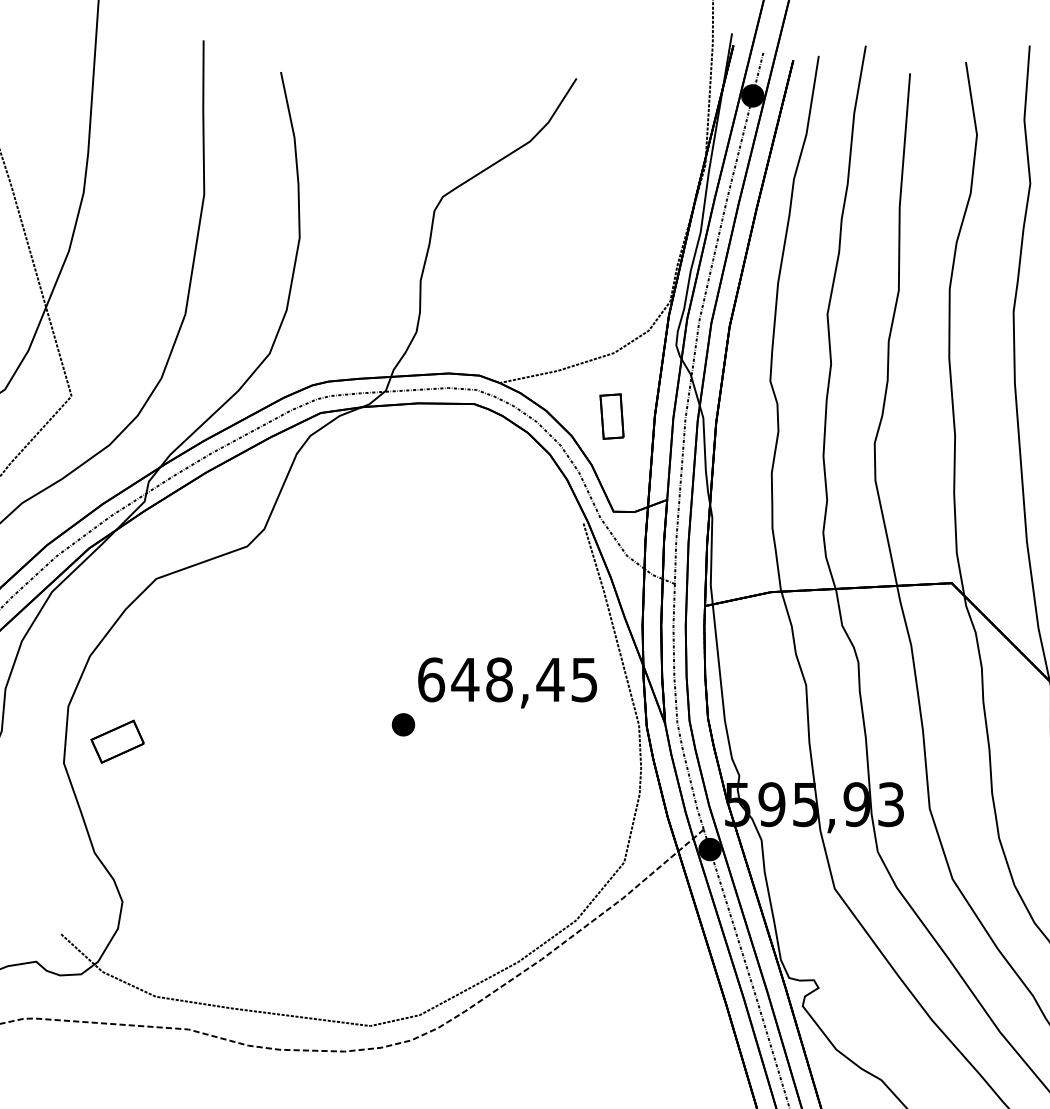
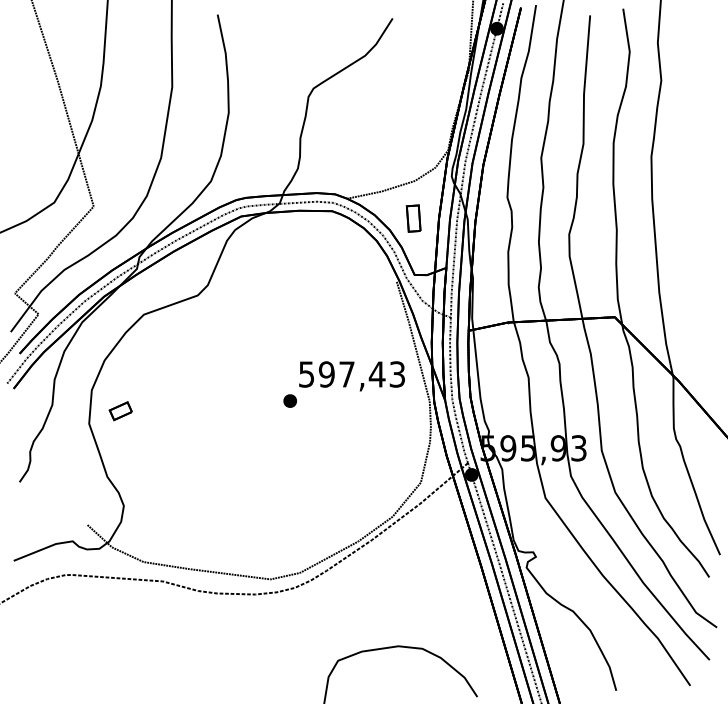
text: (506, 679) -> (351, 374), 648,45 -> 597,43
part: (116, 742) -> (120, 411), size x0.71

